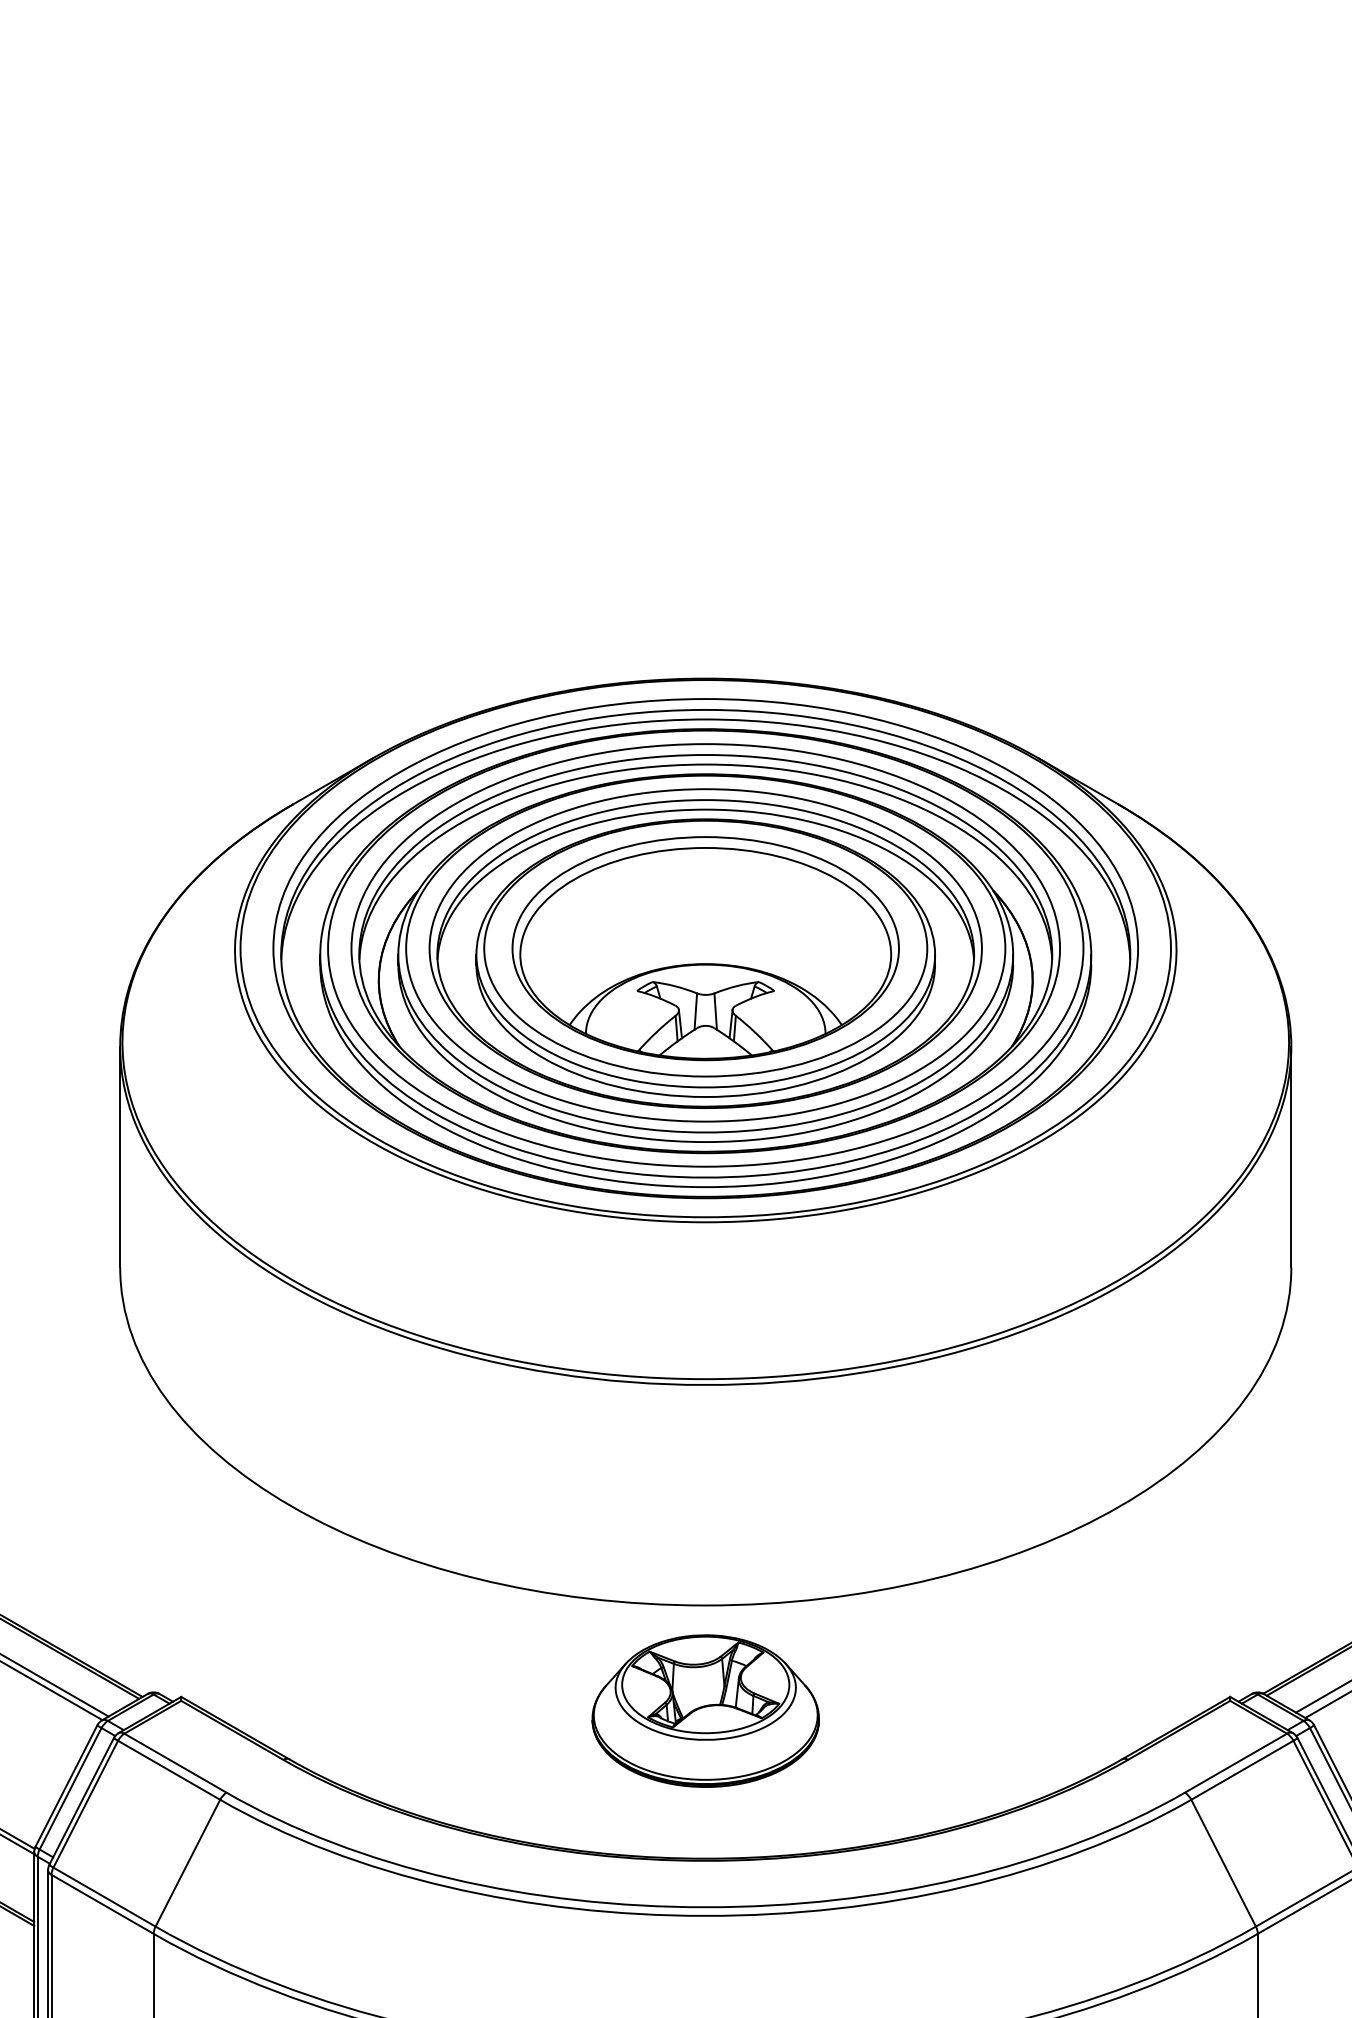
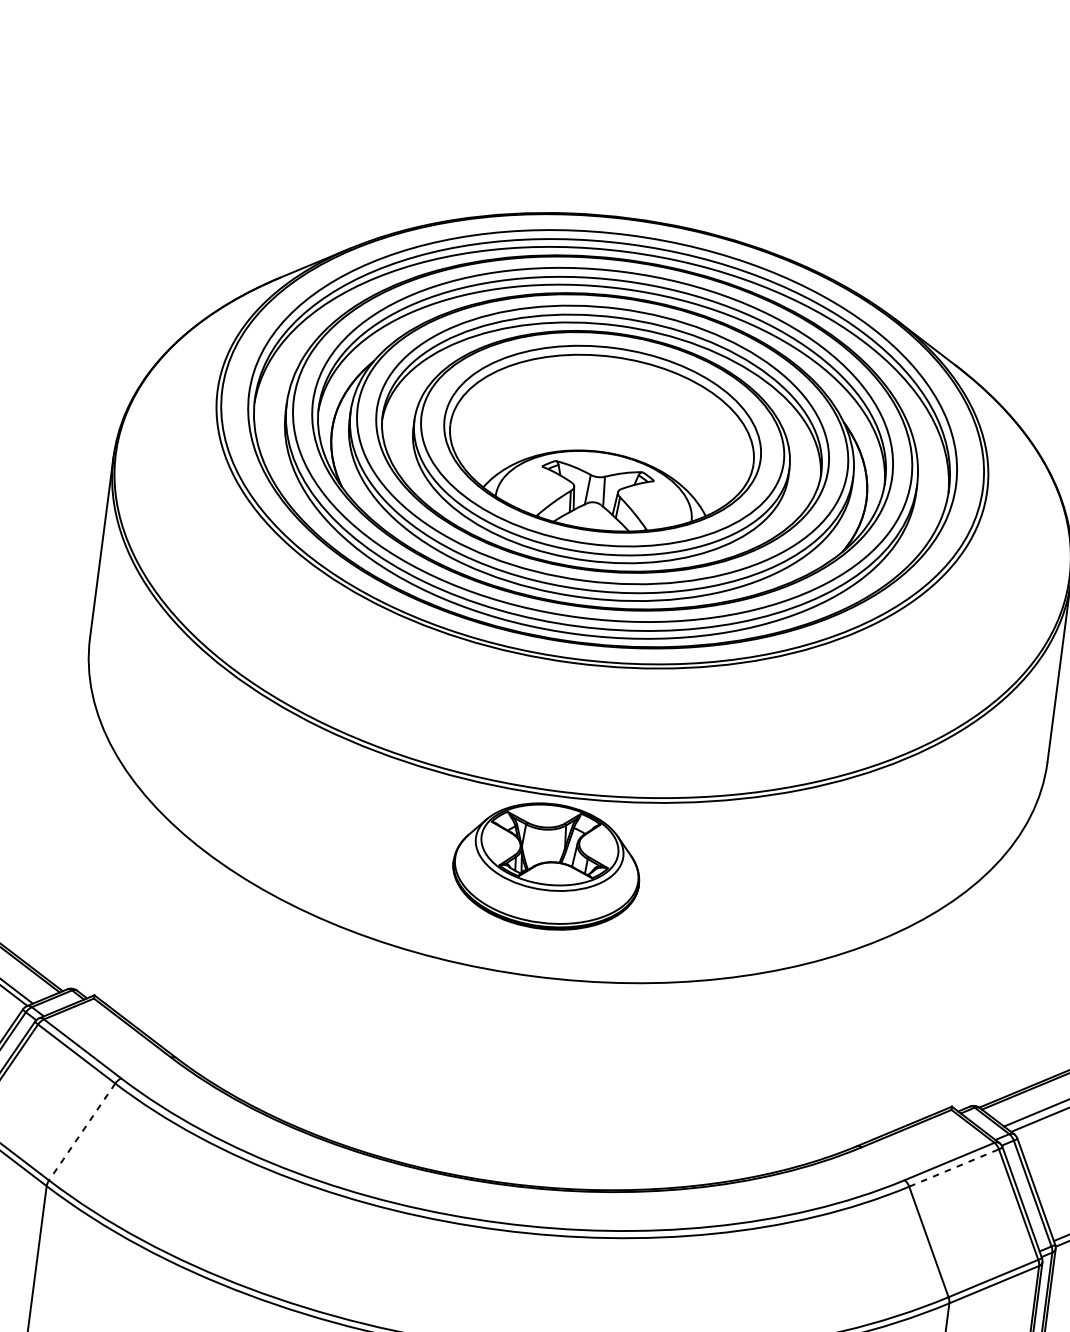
part: (705, 1710) -> (547, 865), moved
line: (1242, 1770) -> (954, 1168), solid -> dashed
line: (187, 1863) -> (81, 1132), solid -> dashed

